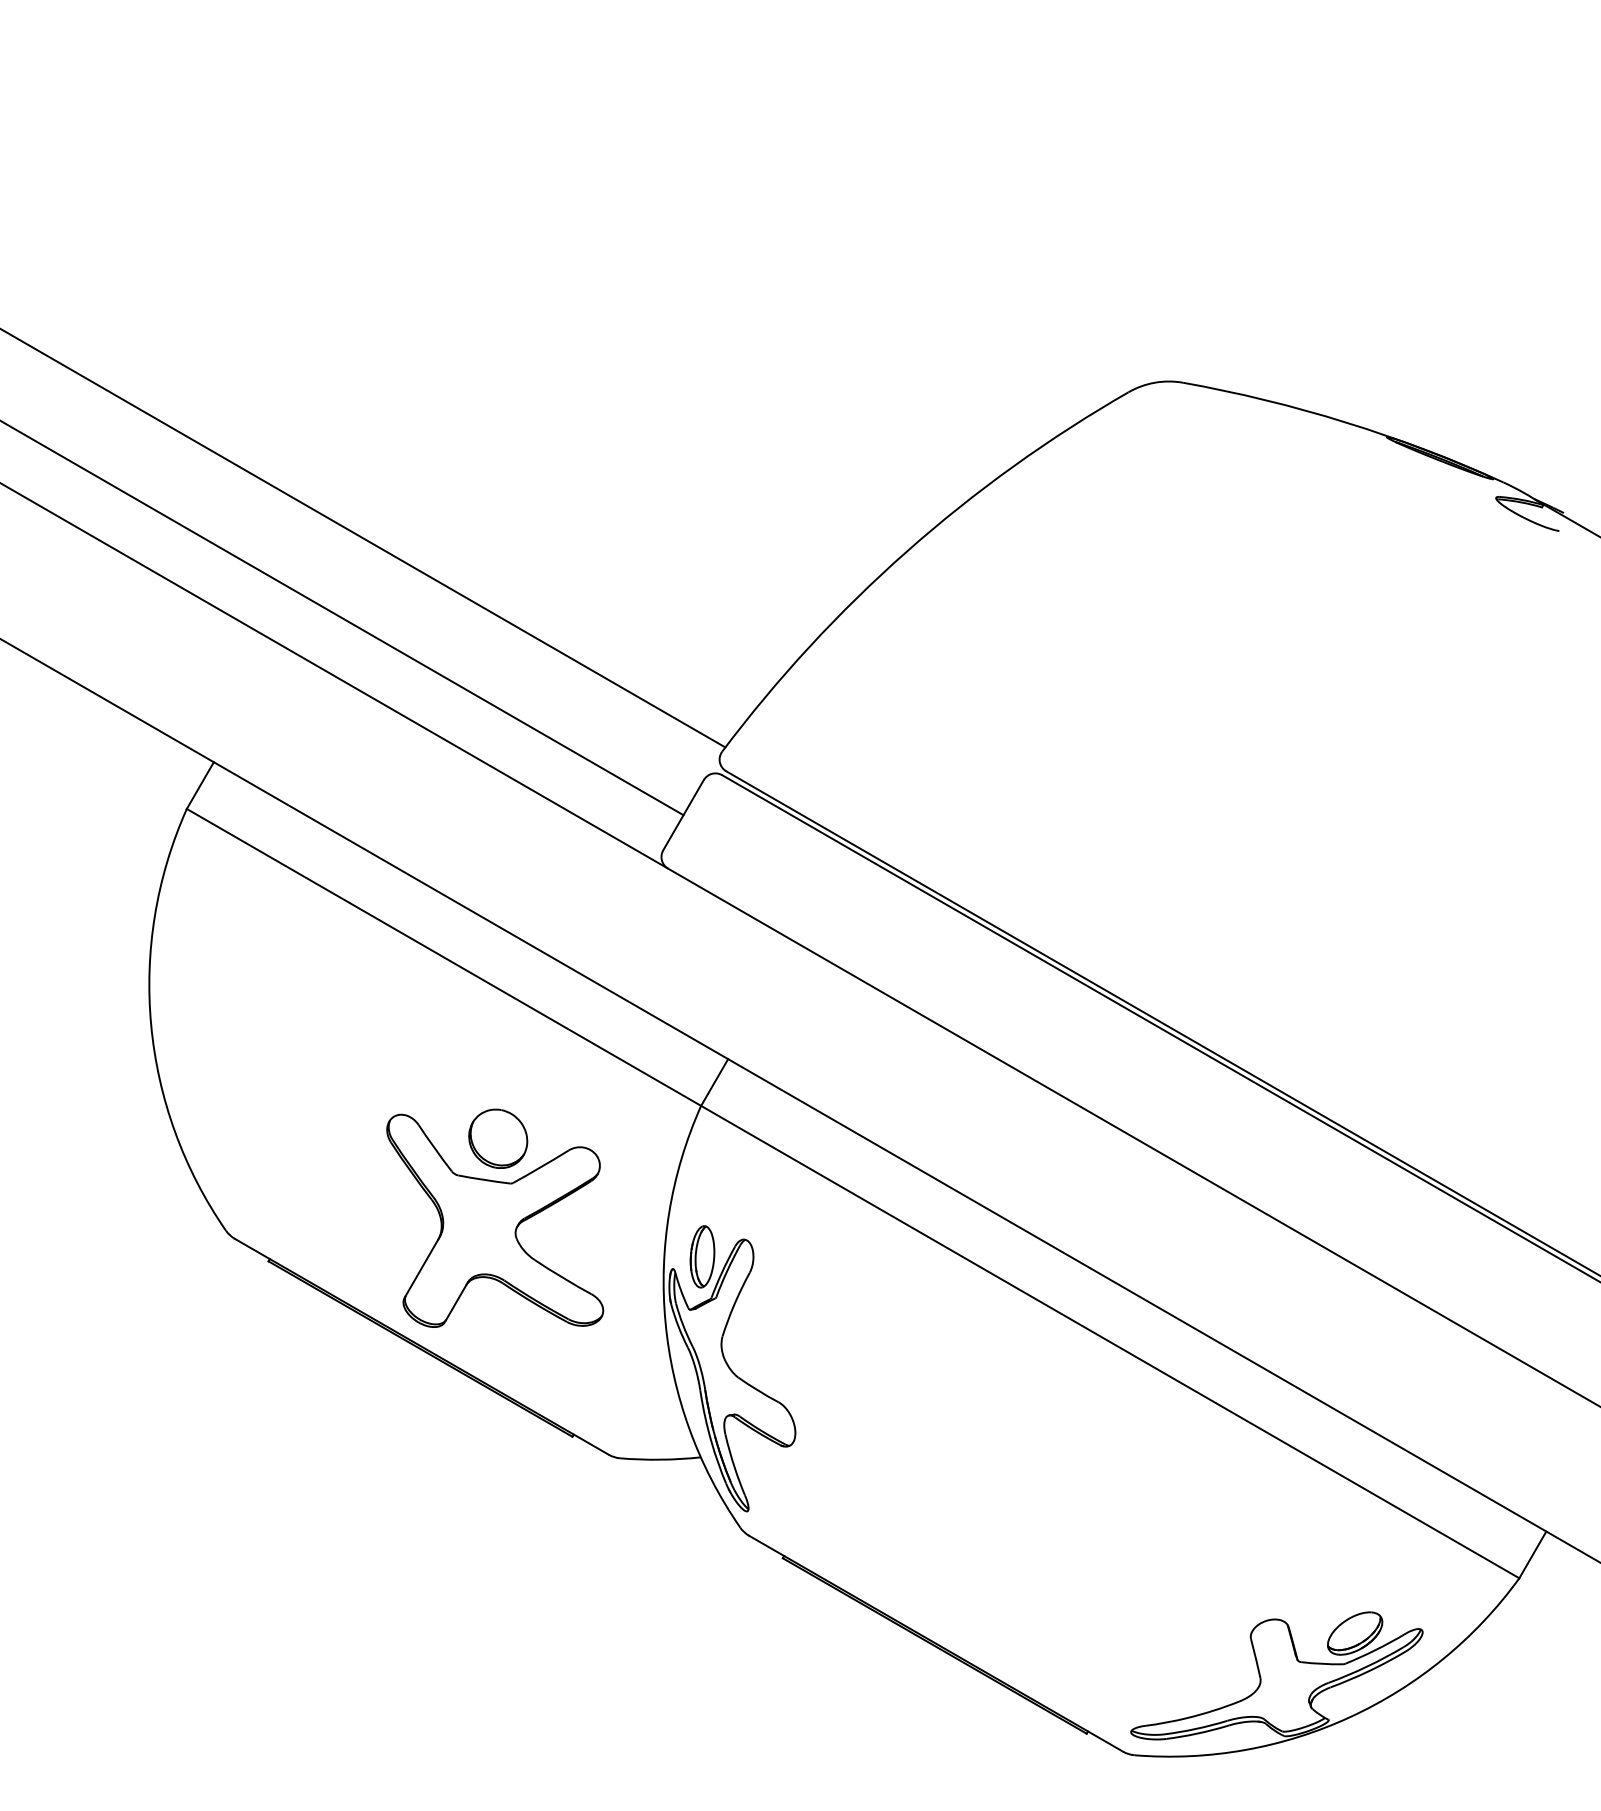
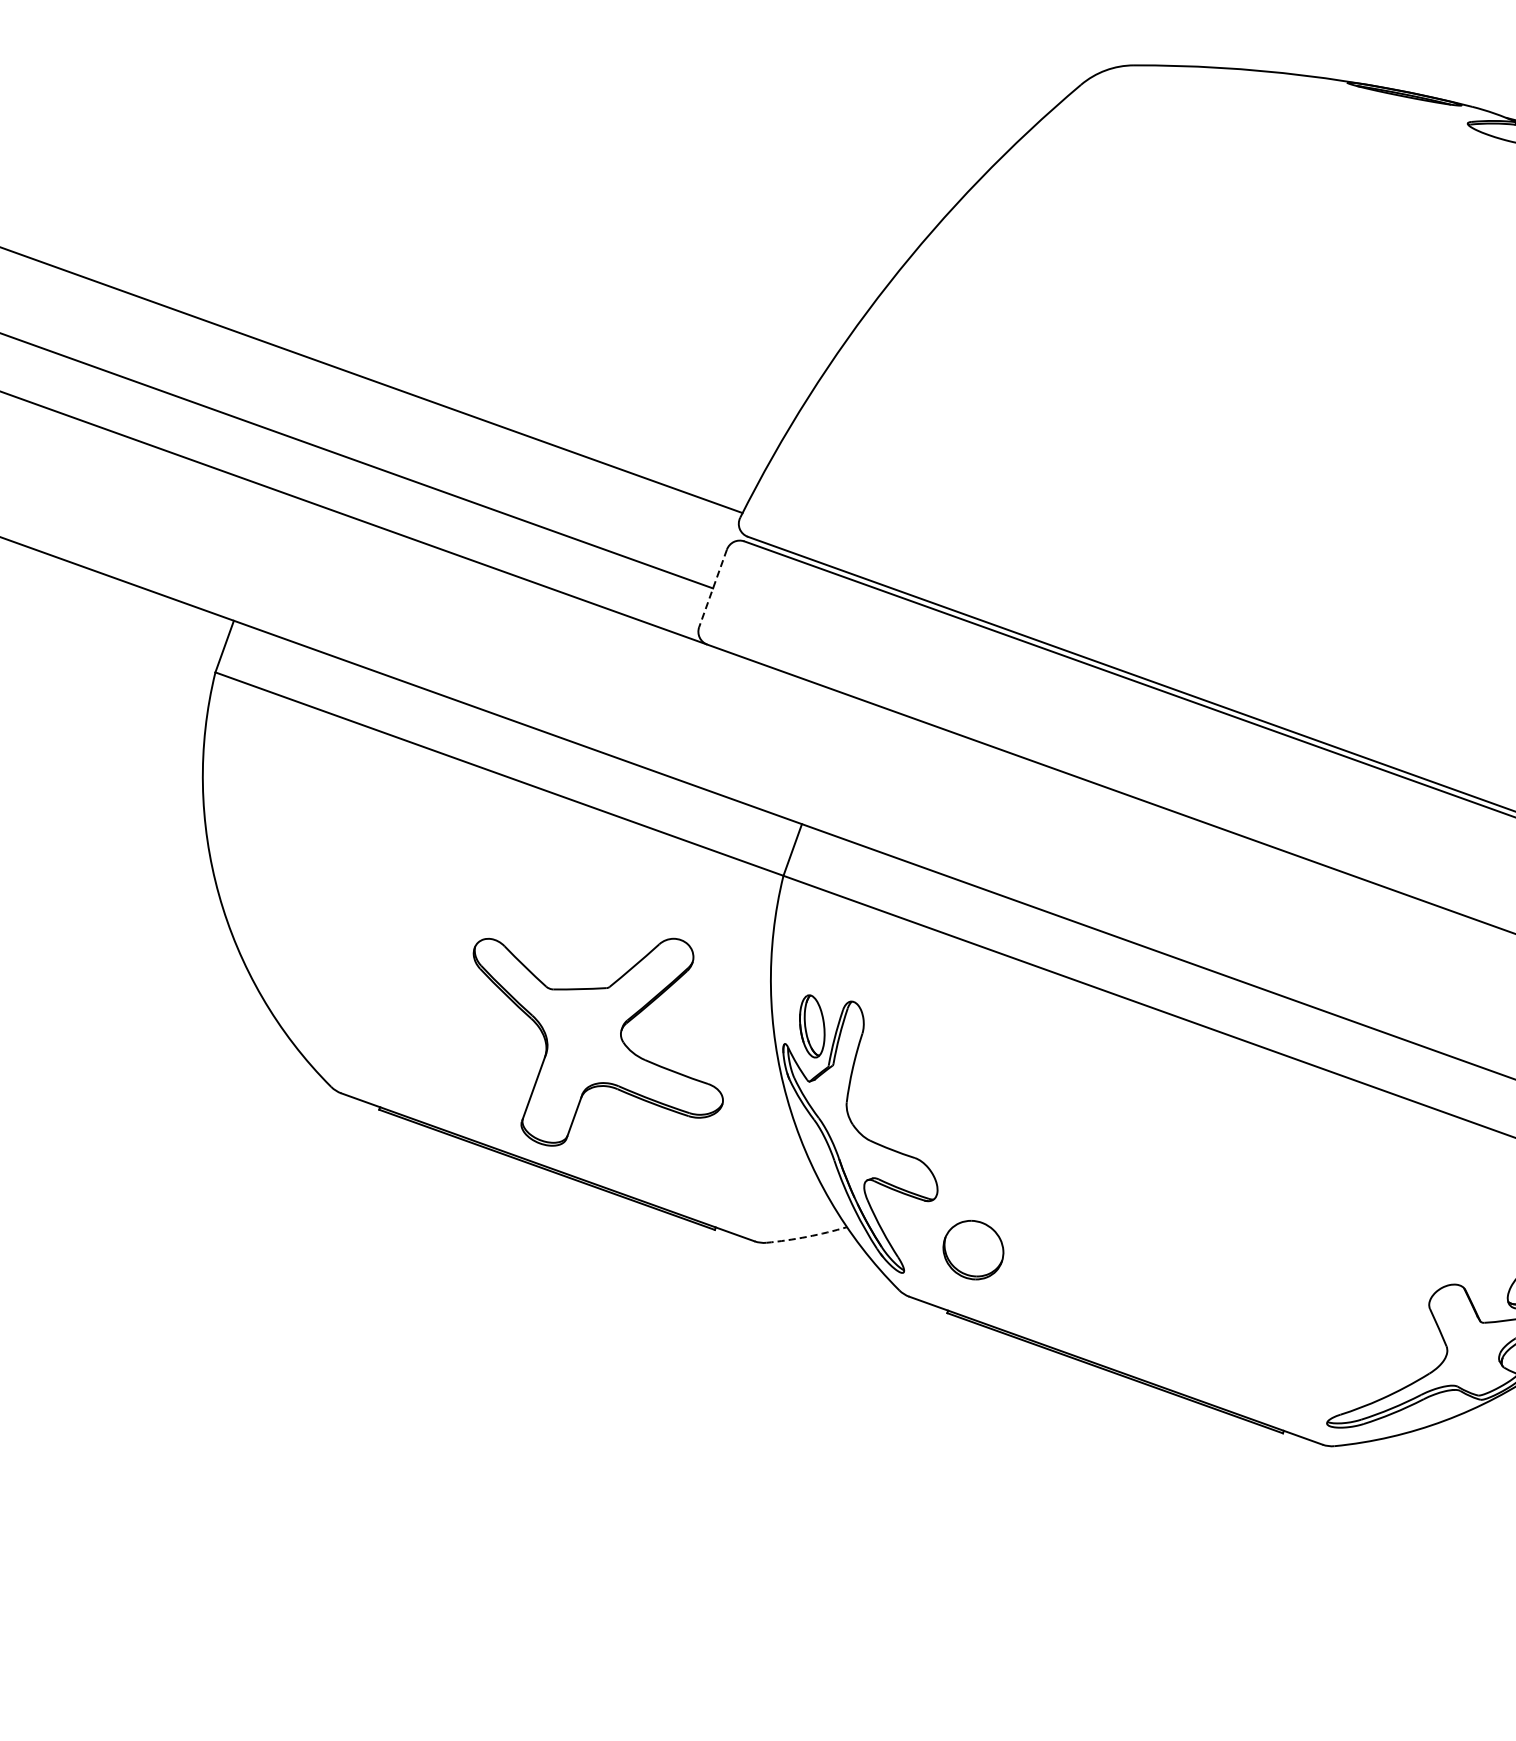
line: (683, 815) -> (713, 588), solid -> dashed
part: (498, 1138) -> (973, 1249), moved
arc: (660, 1459) -> (807, 1236), solid -> dashed

